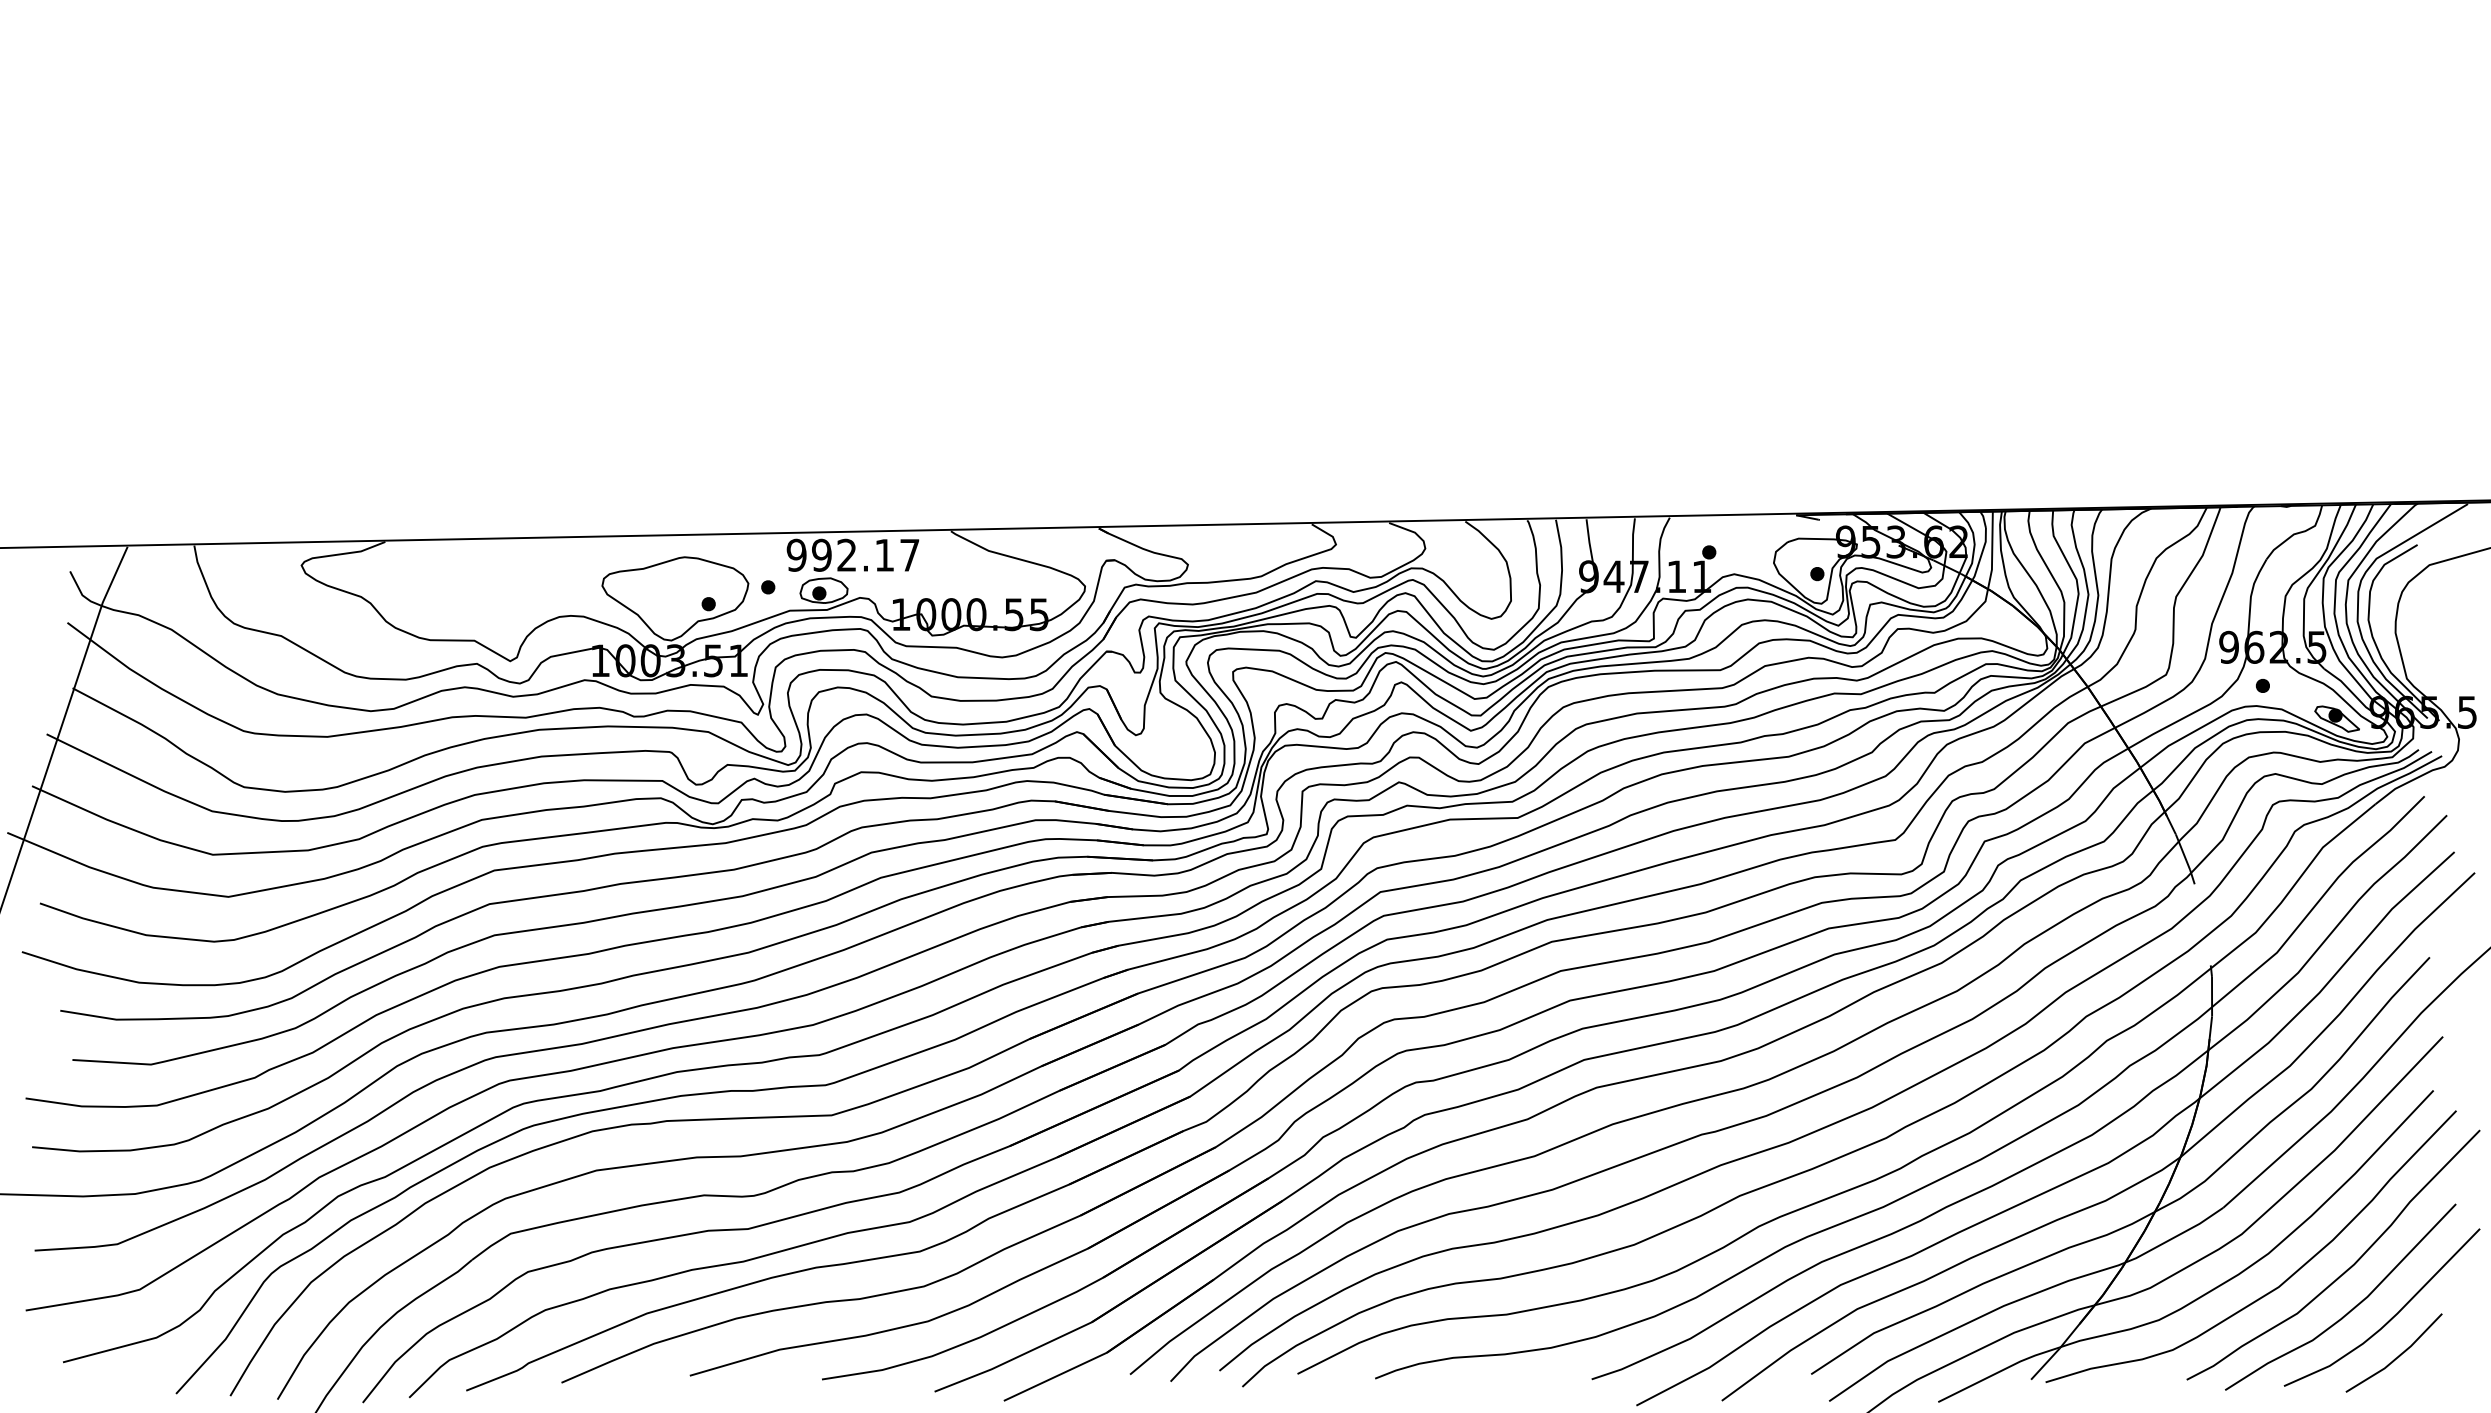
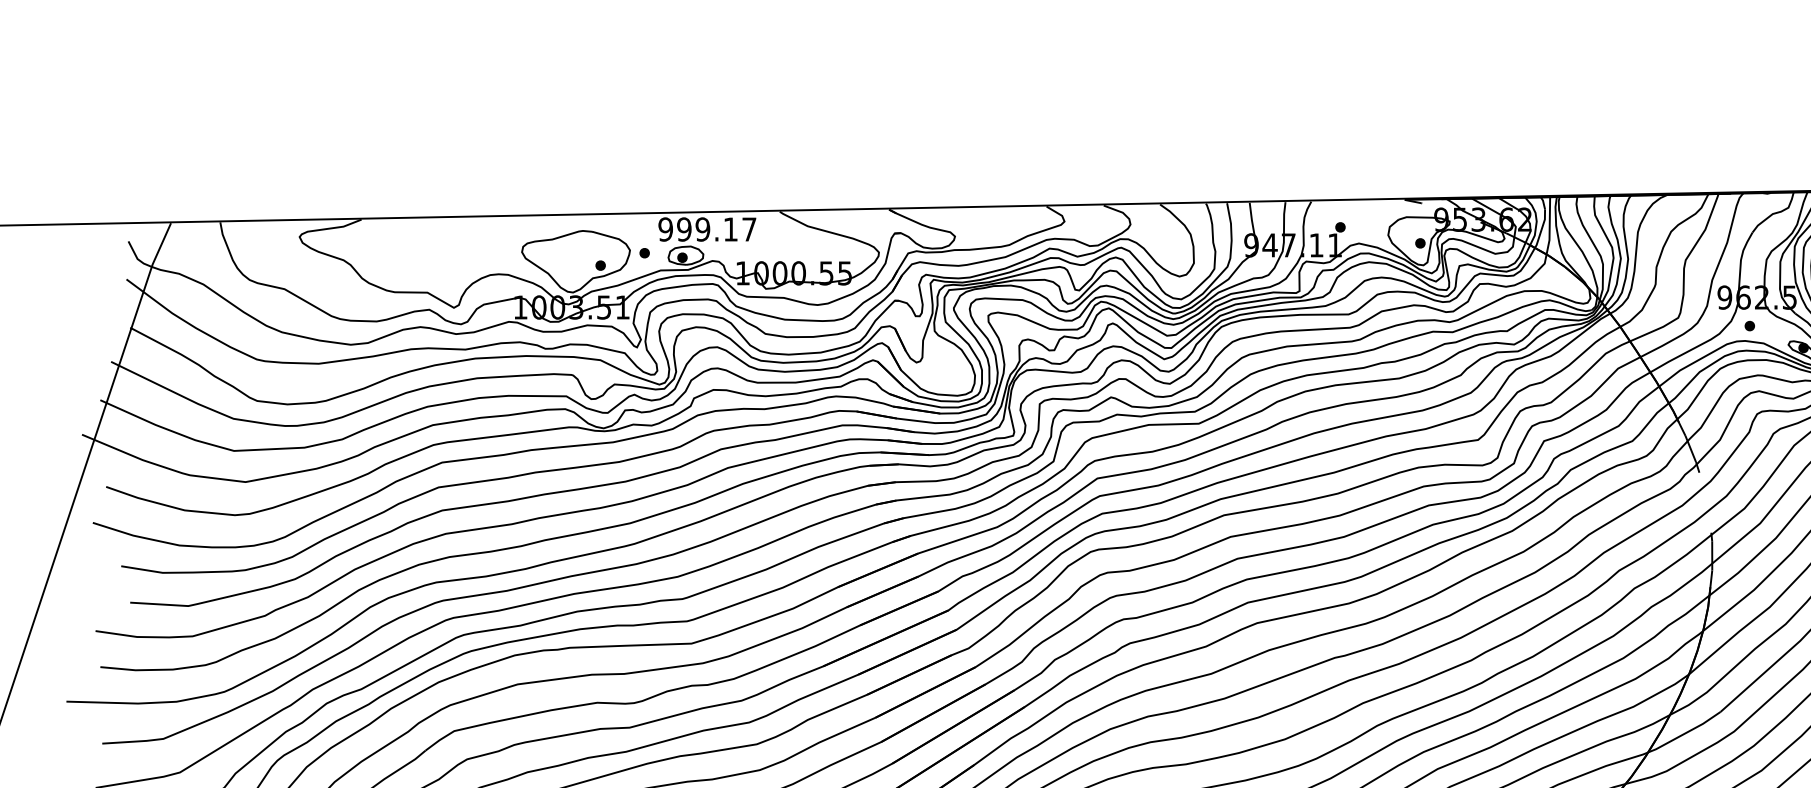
text: (846, 554) -> (702, 228), 992.17 -> 999.17

